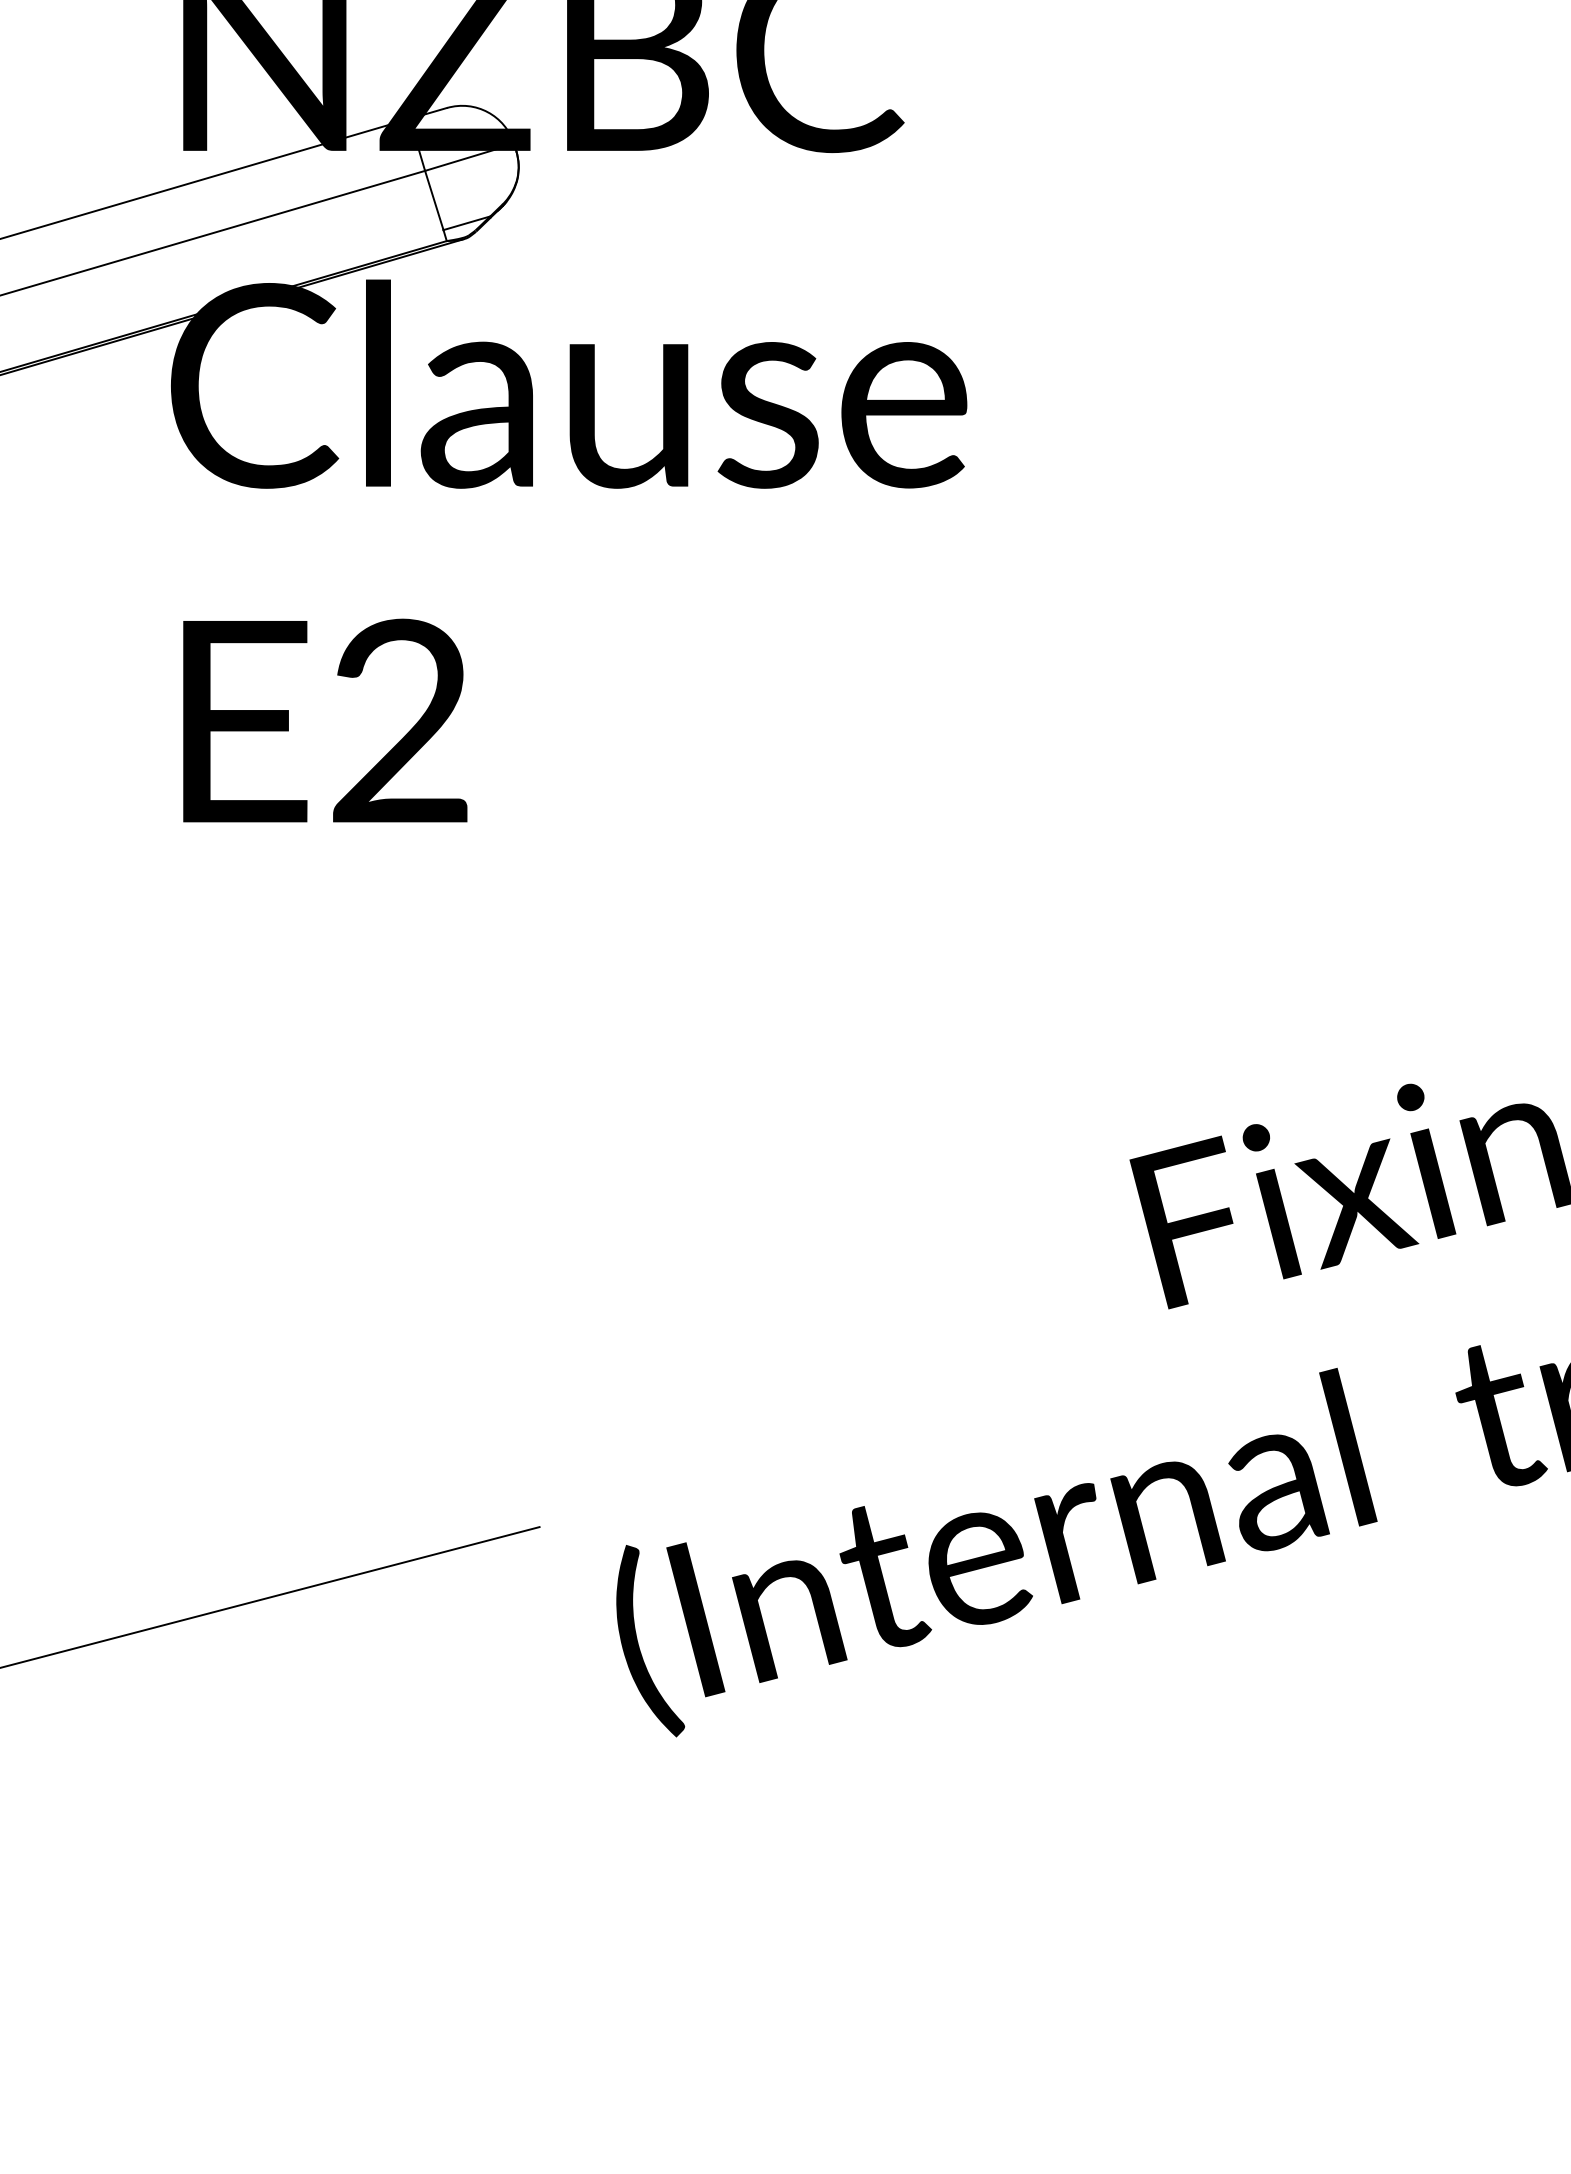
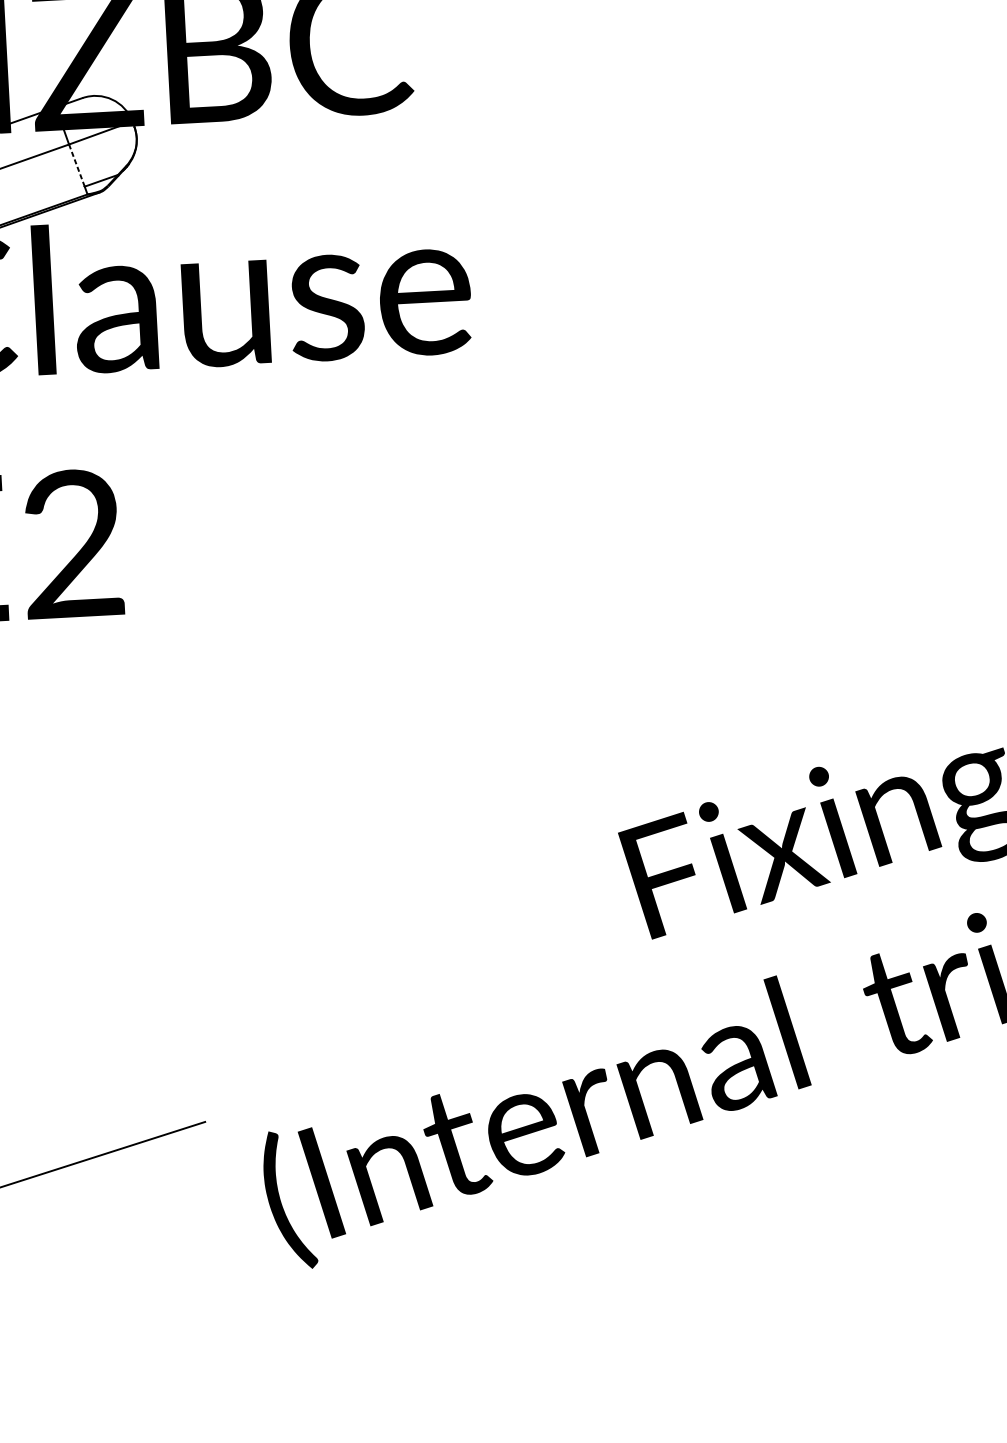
line: (434, 200) -> (77, 165), solid -> dashed

